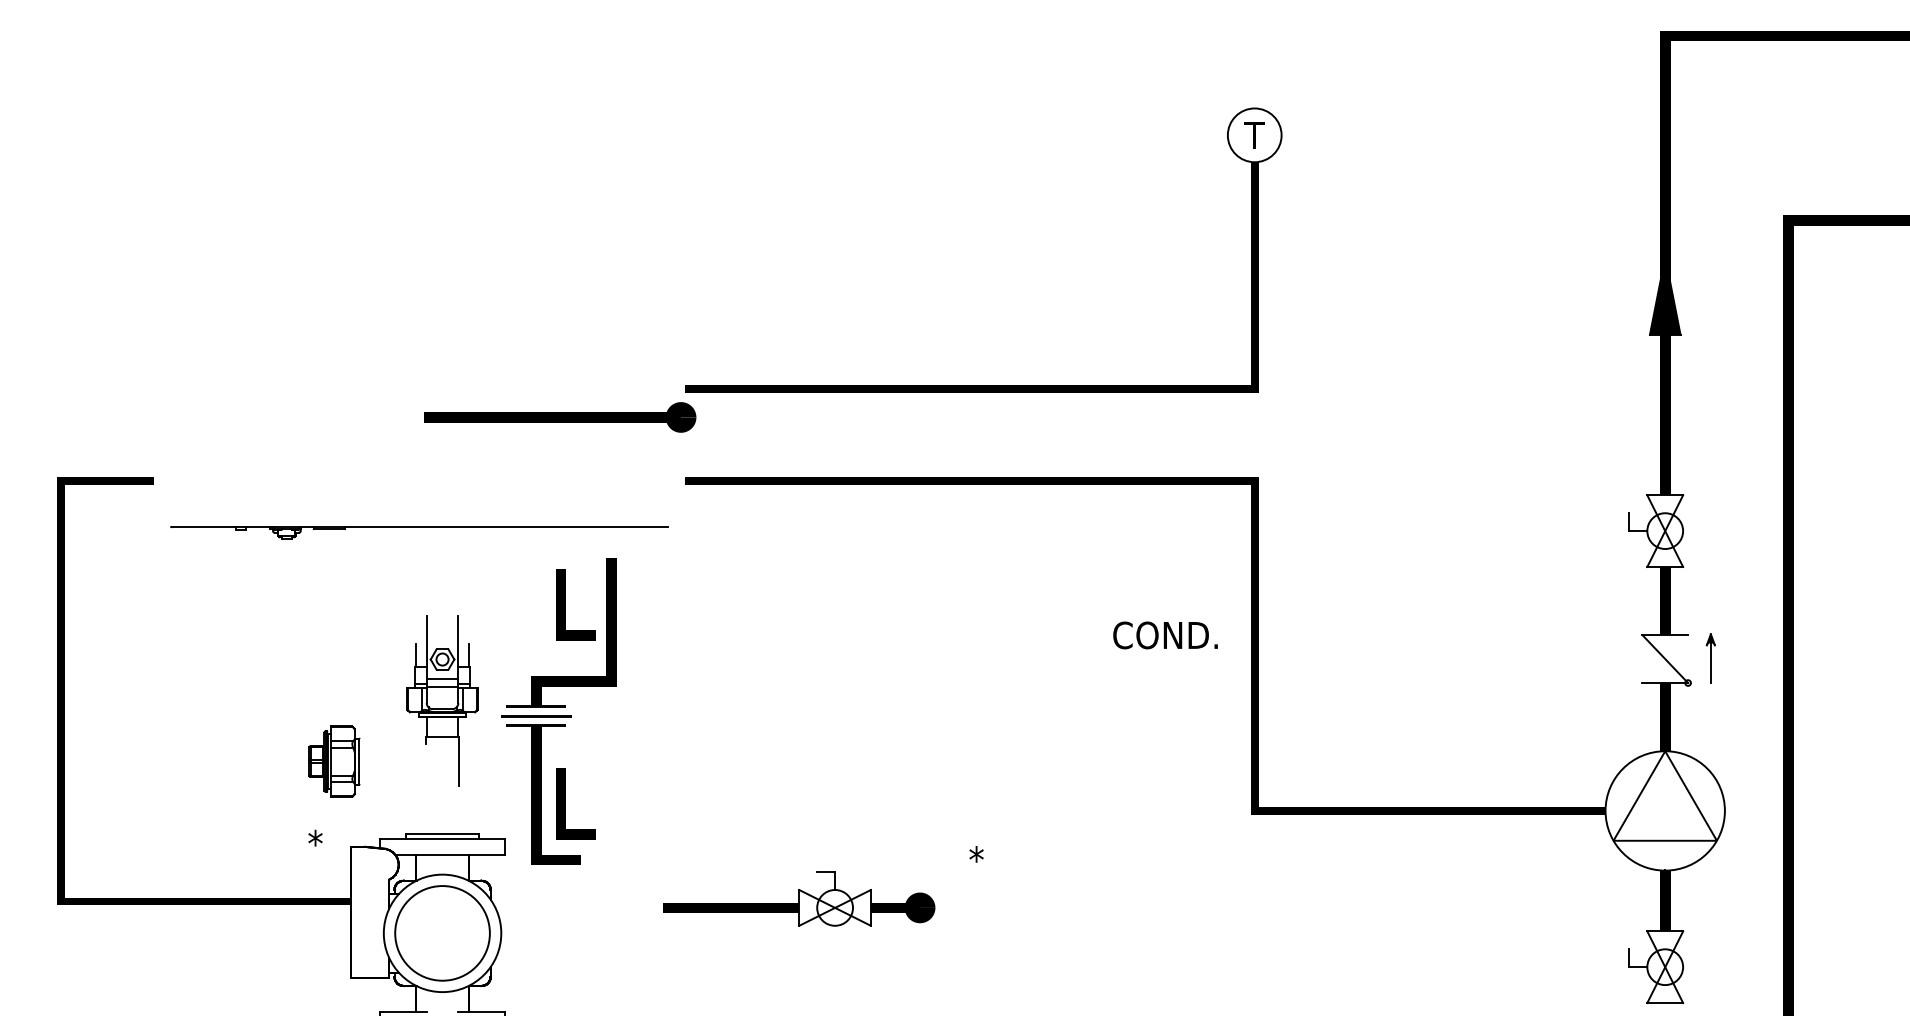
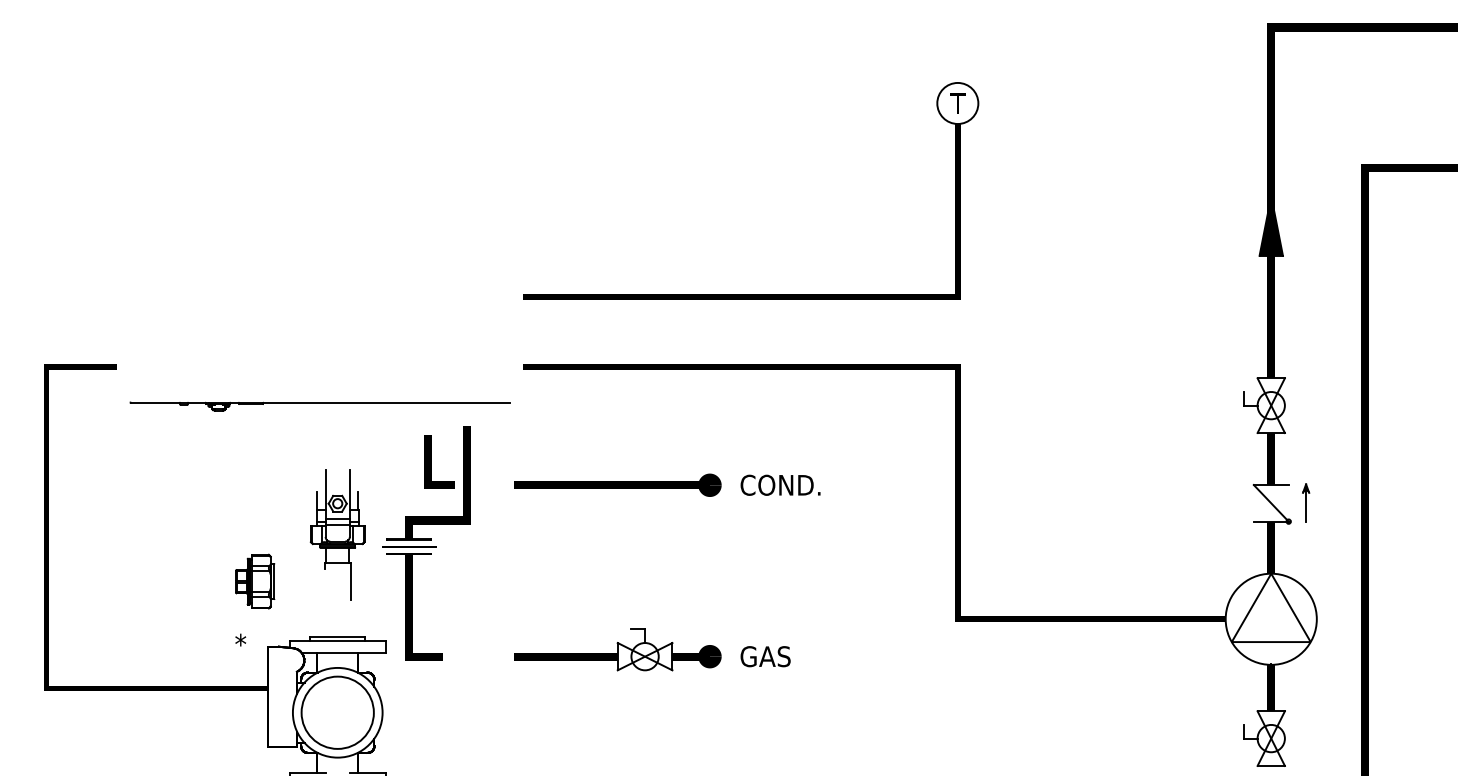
part: (560, 417) -> (617, 485), moved
text: (1165, 635) -> (780, 485), moved
line: (565, 803) -> (431, 613), removed
text: (1002, 859) -> (765, 656), * -> GAS
part: (799, 898) -> (617, 649), moved

